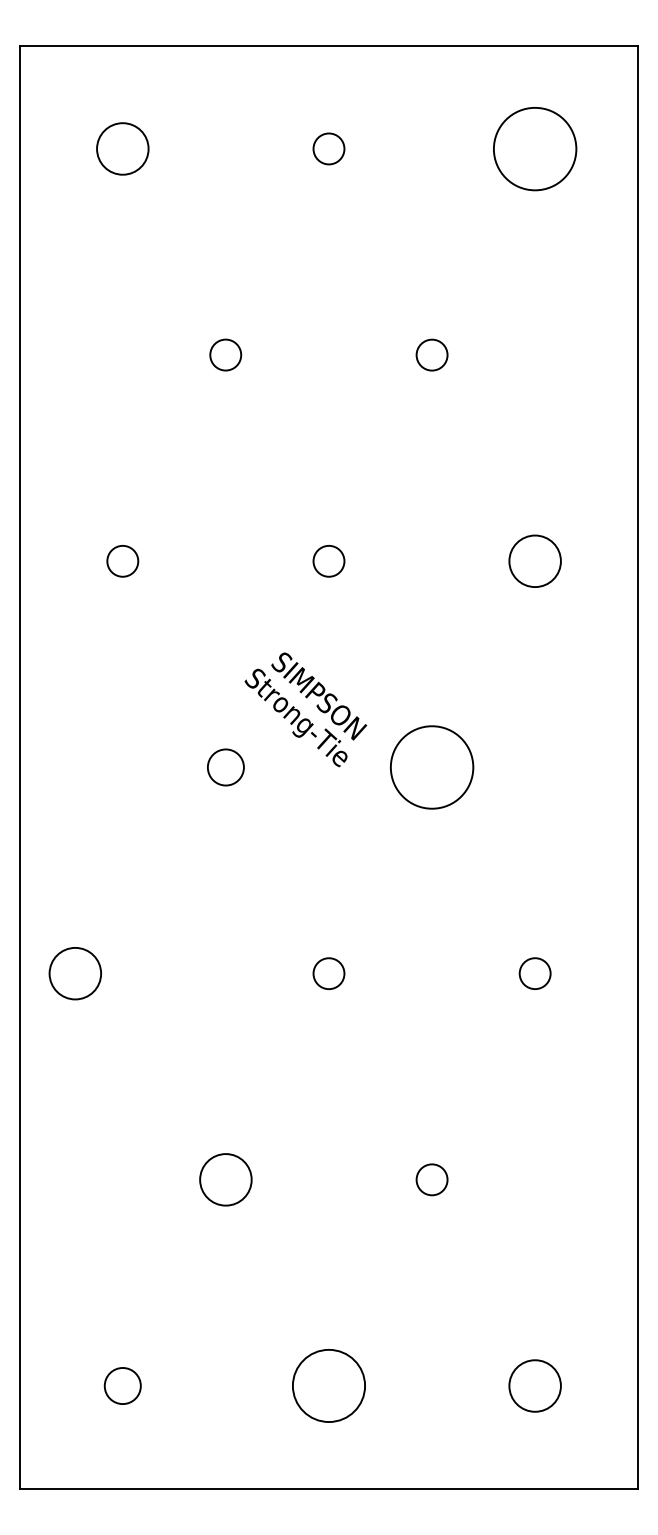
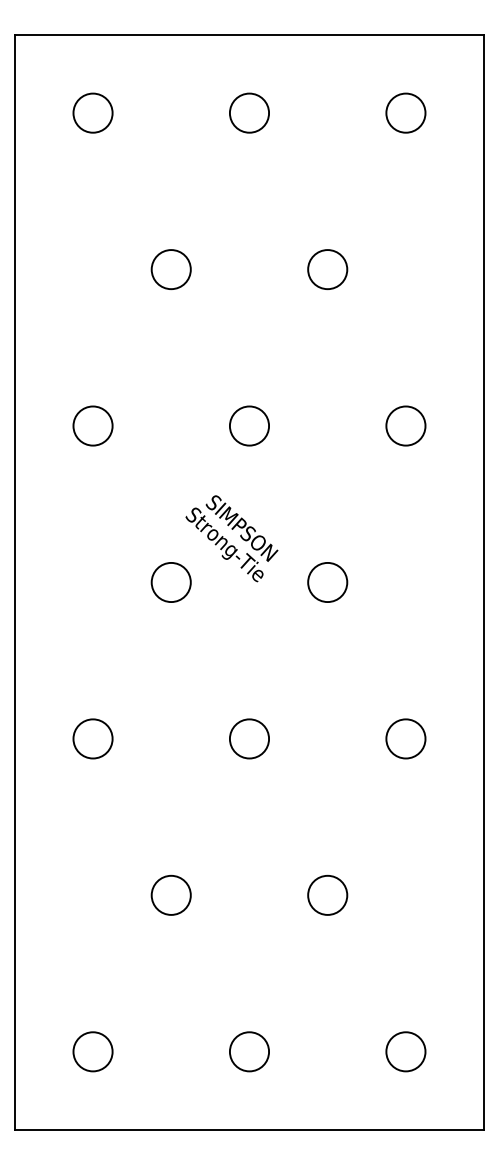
circle: (329, 148) -> (249, 112), size x1.67
circle: (534, 148) -> (405, 112), size x0.62
circle: (224, 354) -> (170, 269), size x1.67
circle: (431, 354) -> (327, 269), size x1.67
circle: (122, 560) -> (92, 425), size x1.67
circle: (329, 560) -> (249, 425), size x1.67
circle: (224, 767) -> (170, 582), size x1.43
circle: (431, 767) -> (327, 582), size x0.62
circle: (74, 973) -> (92, 738), moved
circle: (329, 973) -> (249, 738), size x1.67
circle: (534, 973) -> (405, 738), size x1.67
circle: (431, 1178) -> (327, 894), size x1.67
circle: (122, 1385) -> (92, 1051), size x1.43
circle: (329, 1385) -> (249, 1051), size x0.71

